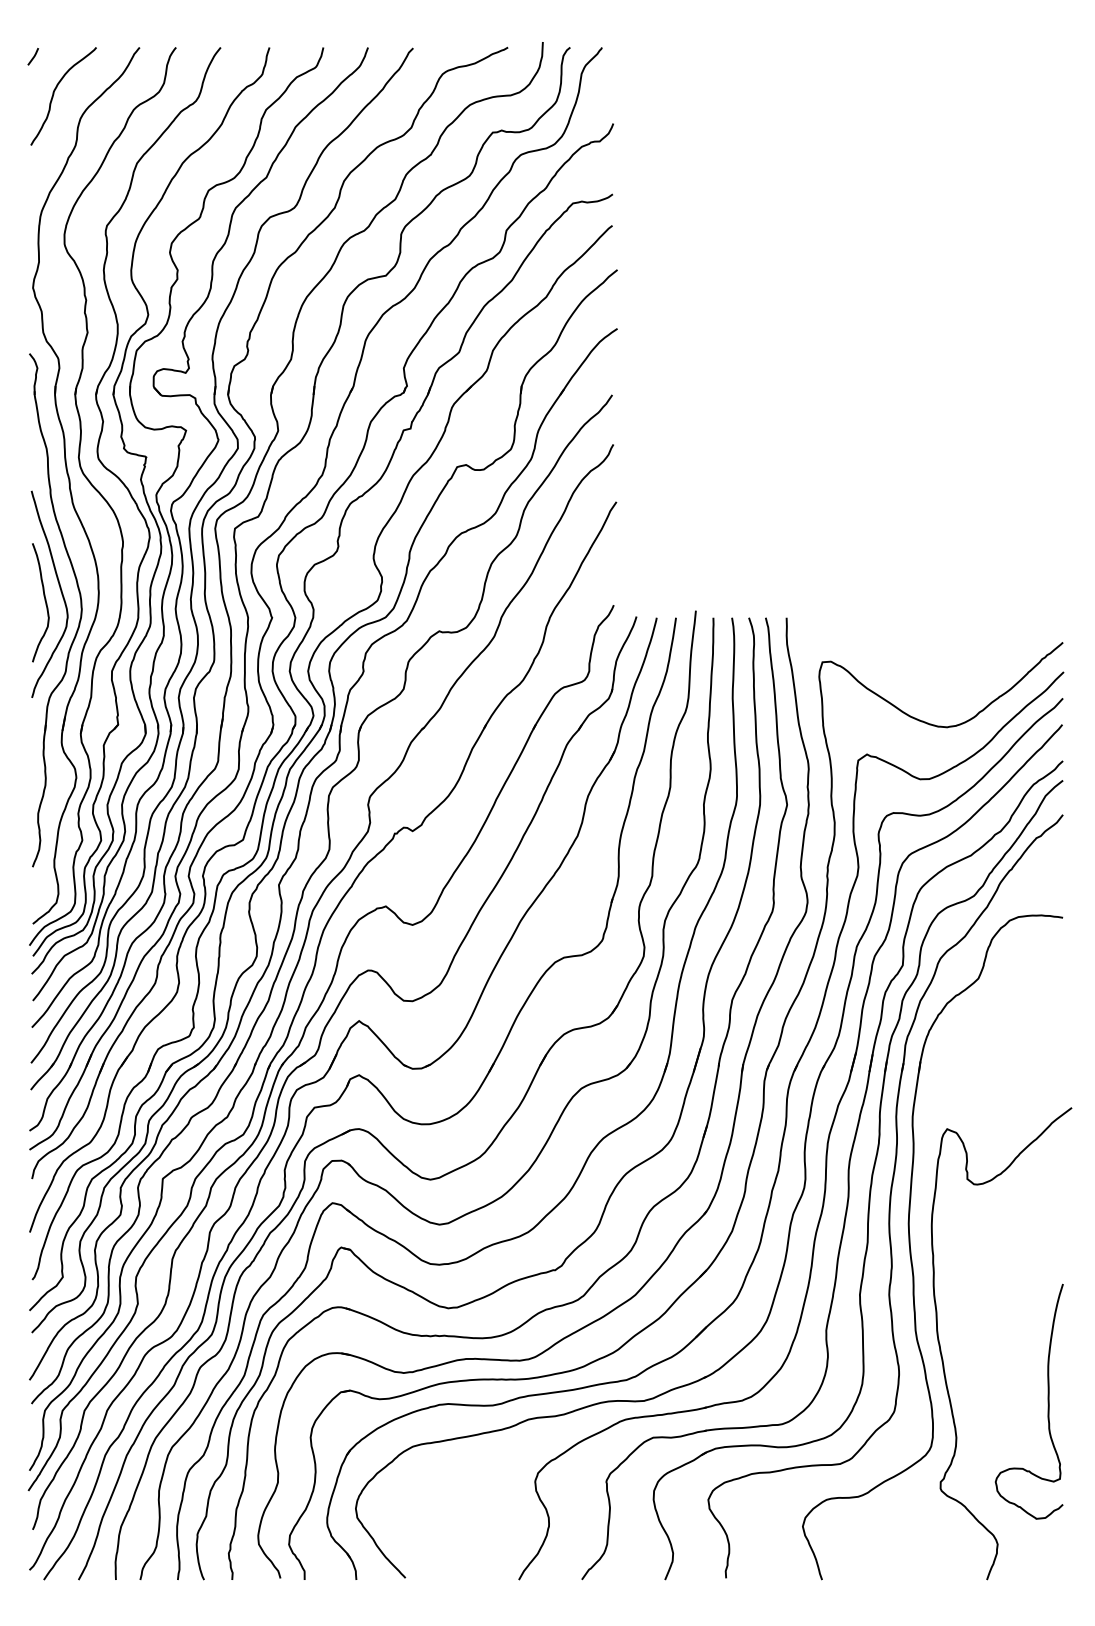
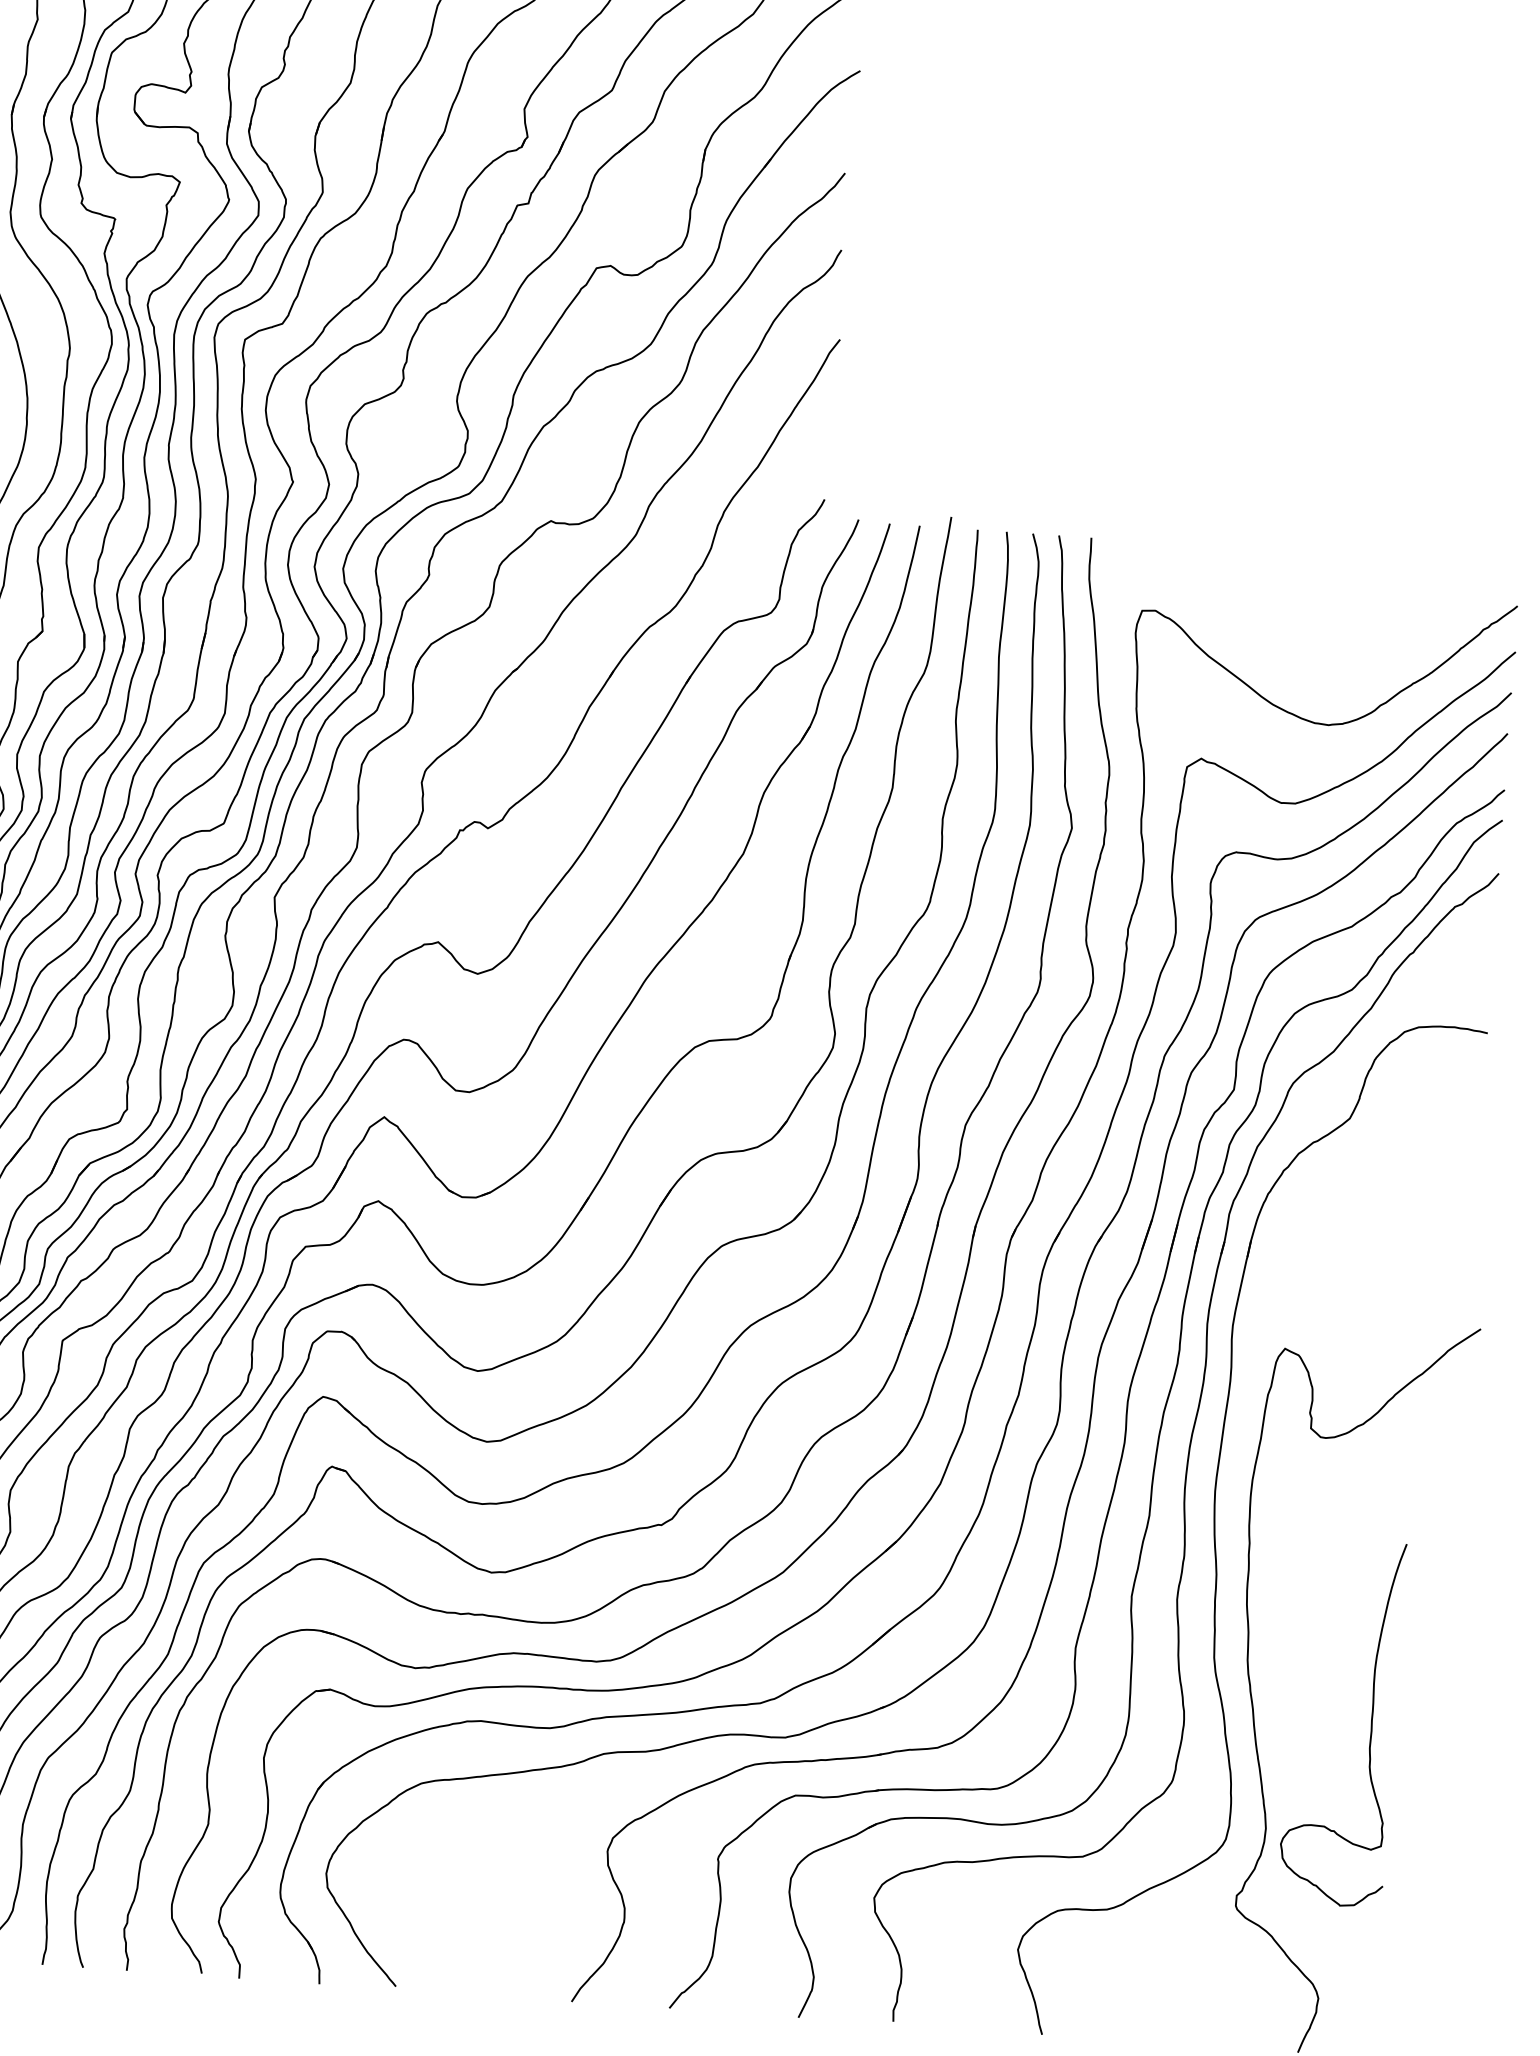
curve: (1047, 1401) -> (1369, 1724), moved

